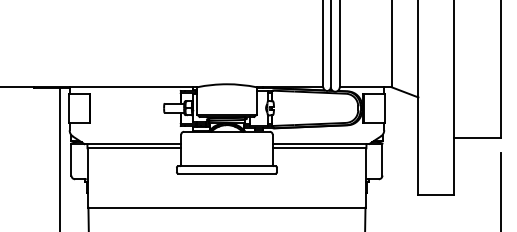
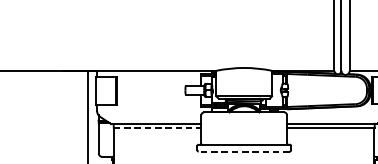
line: (134, 148) -> (157, 128), solid -> dashed
line: (226, 173) -> (243, 151), solid -> dashed

